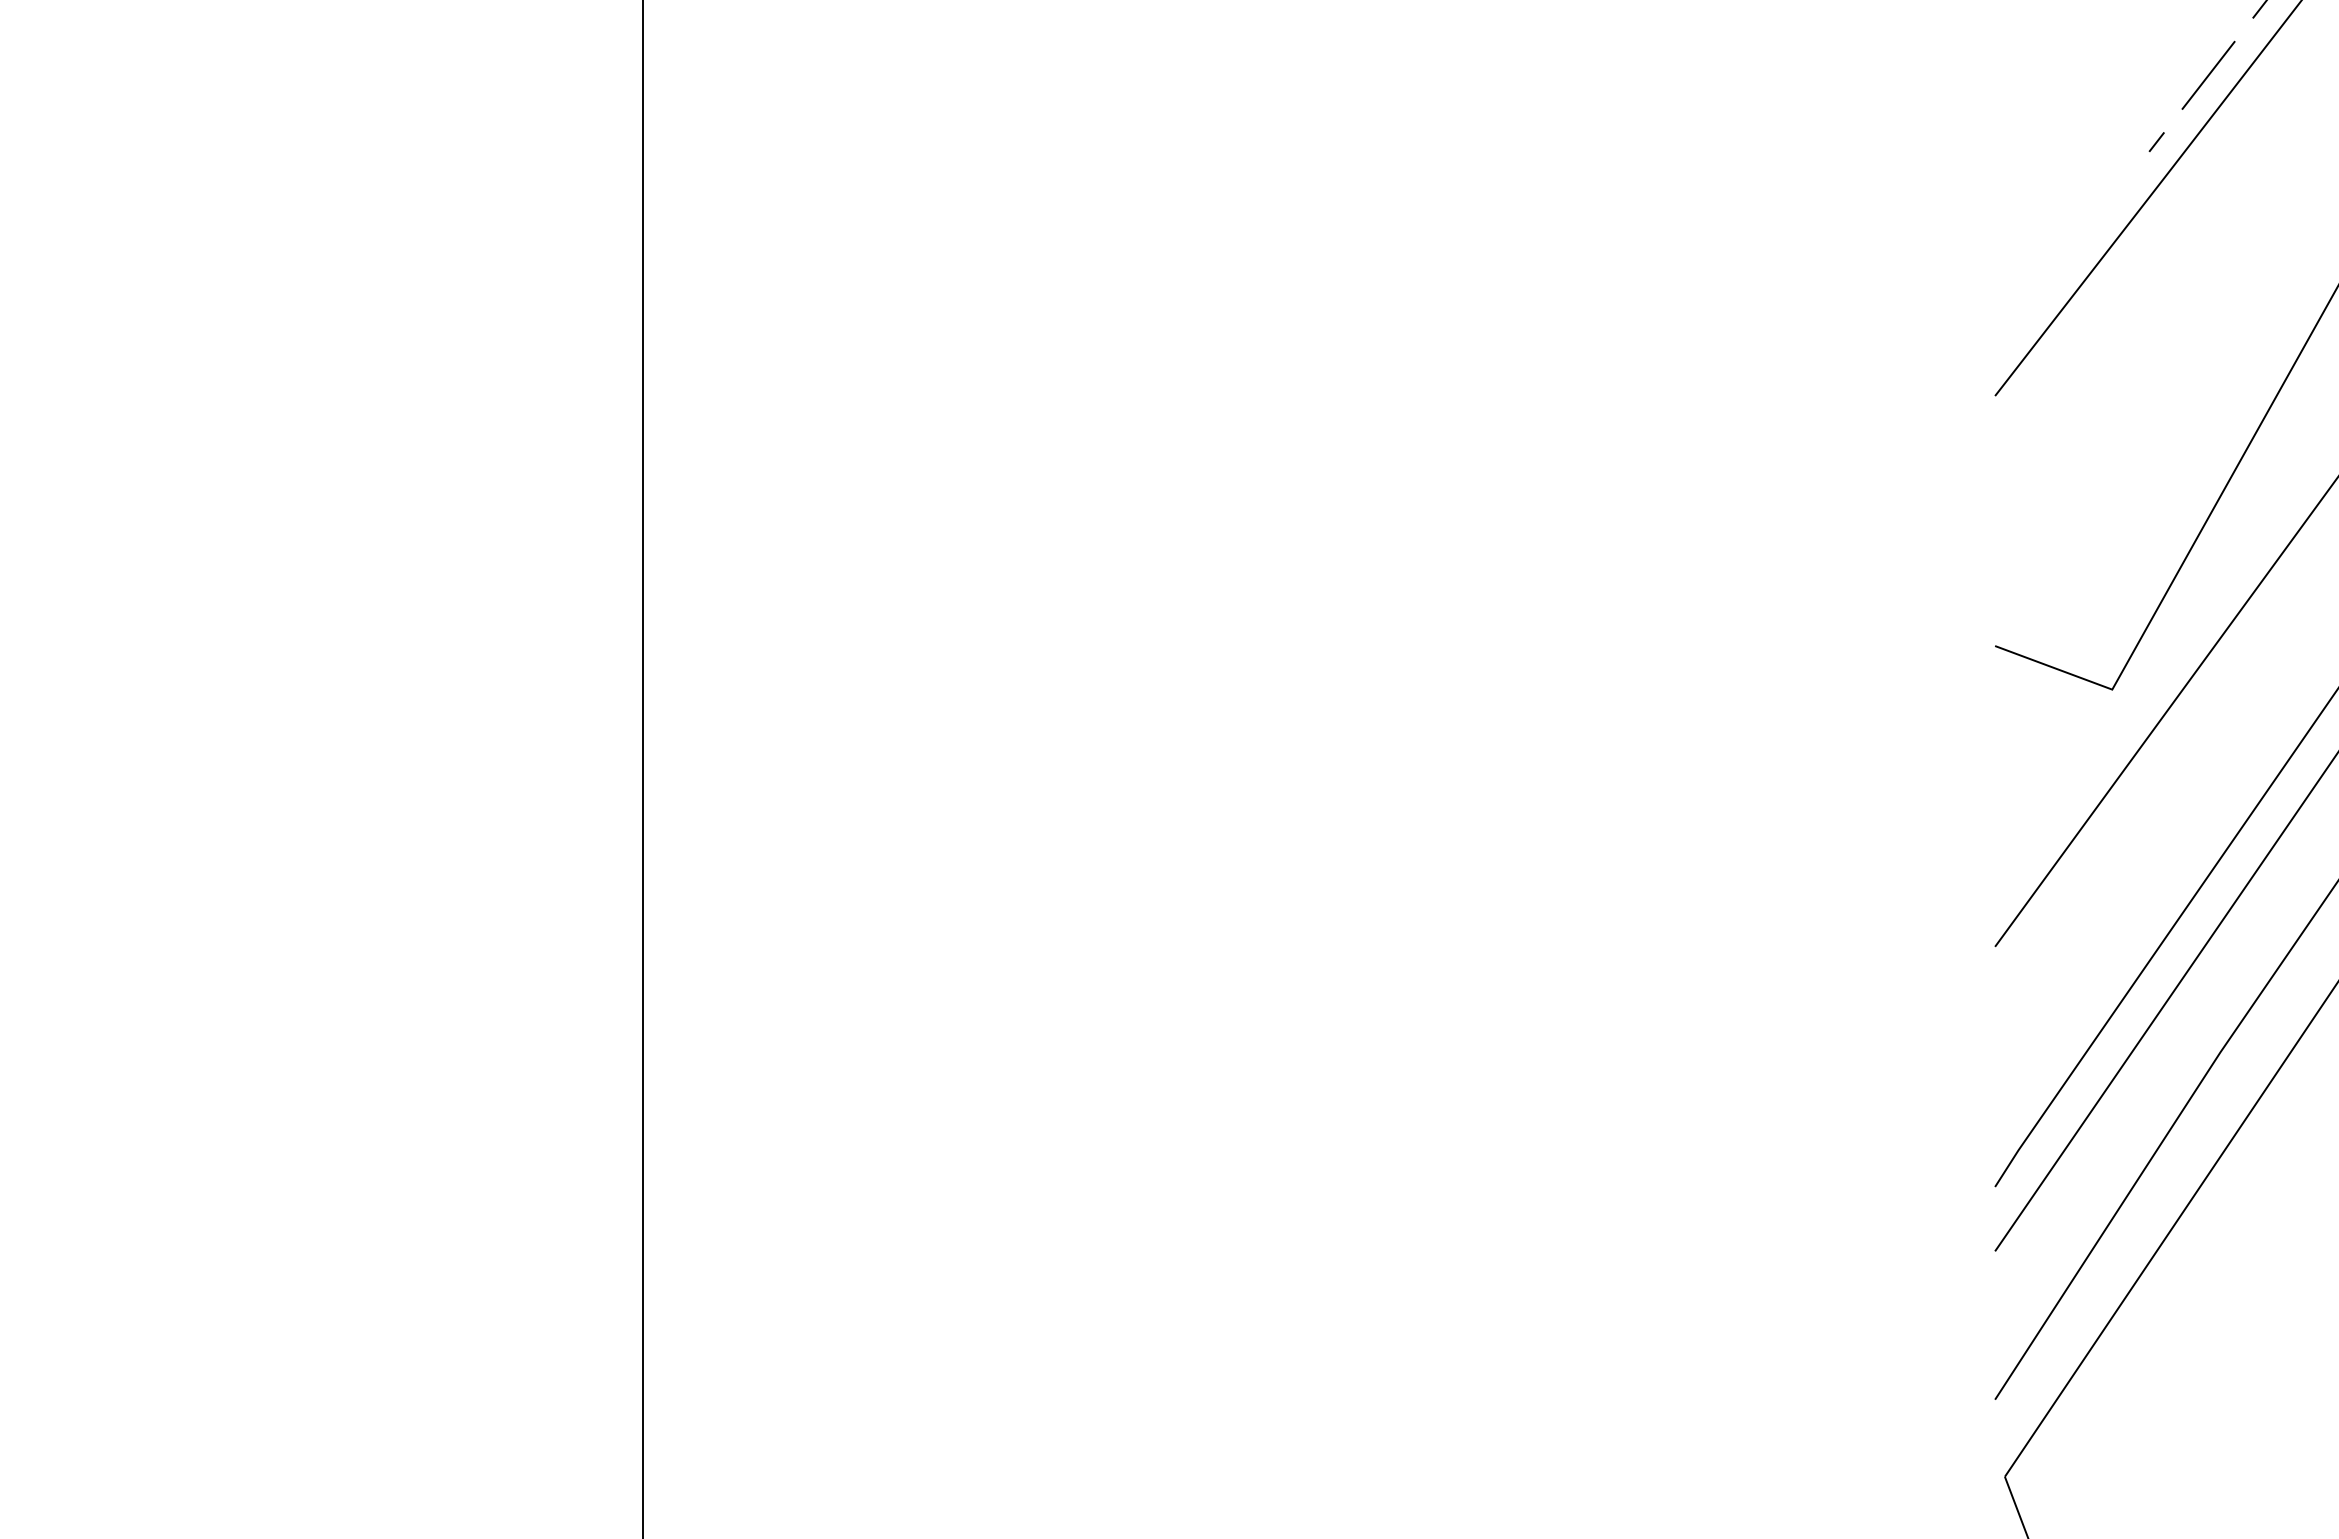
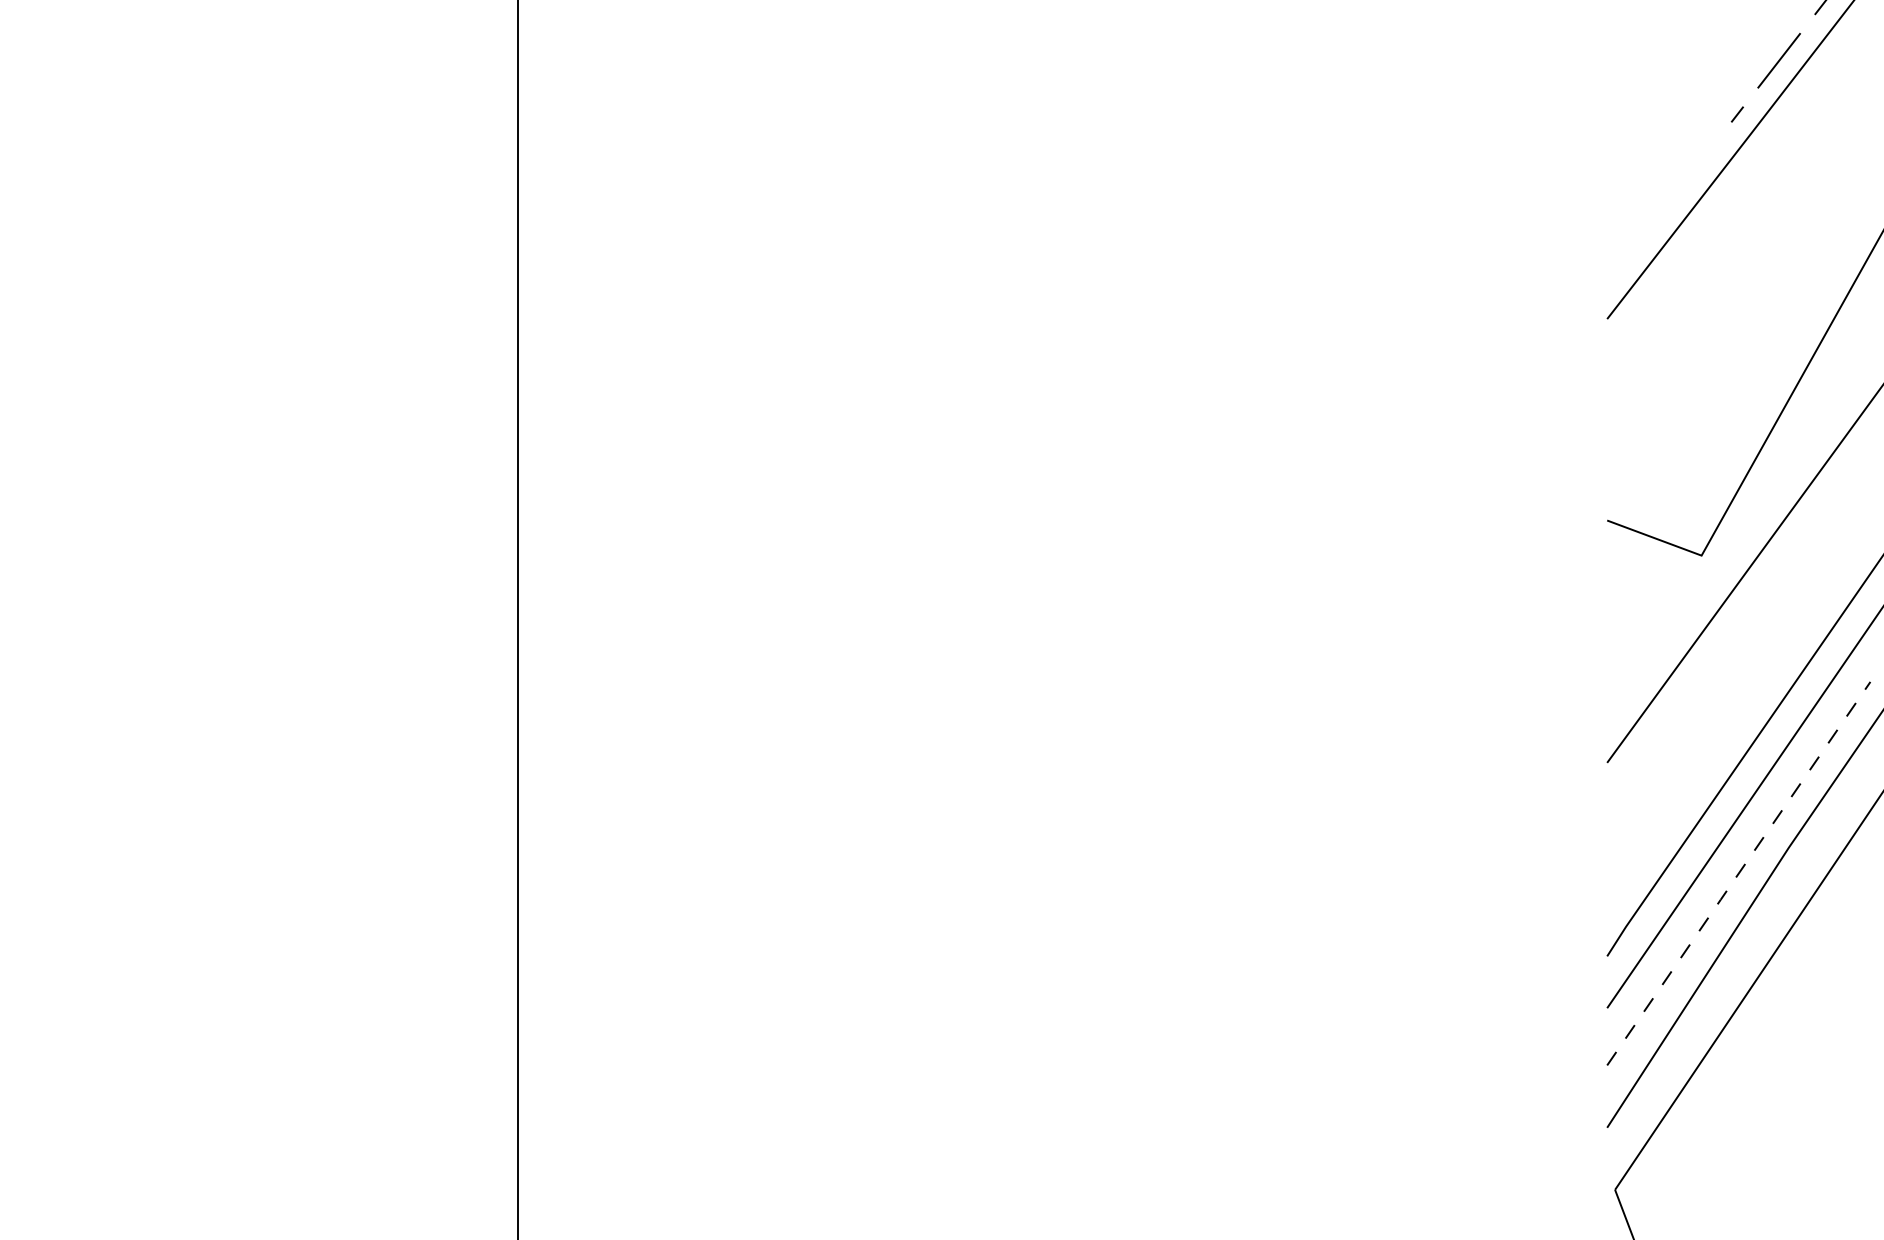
line: (2158, 1084) -> (1738, 873), added

